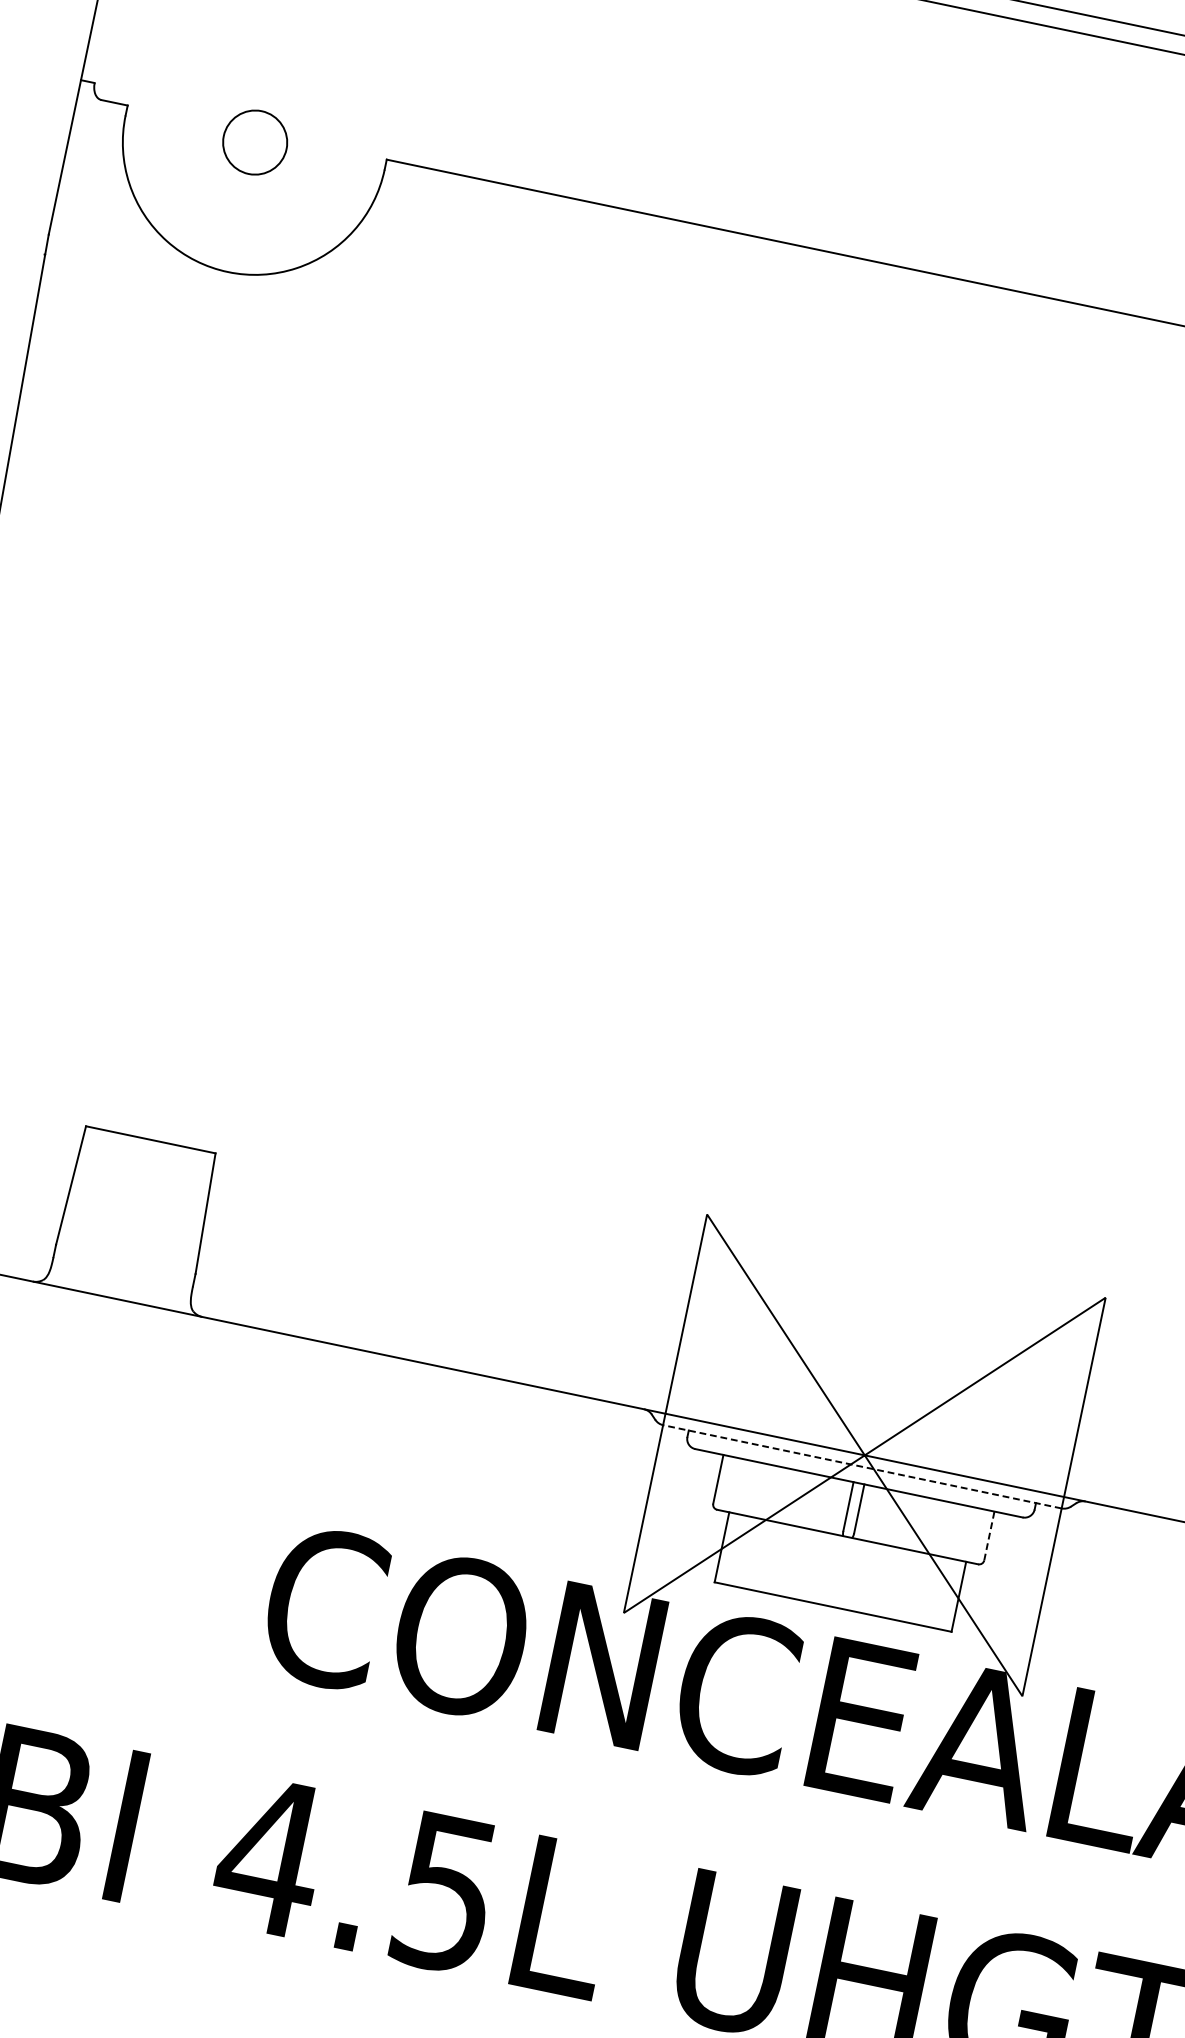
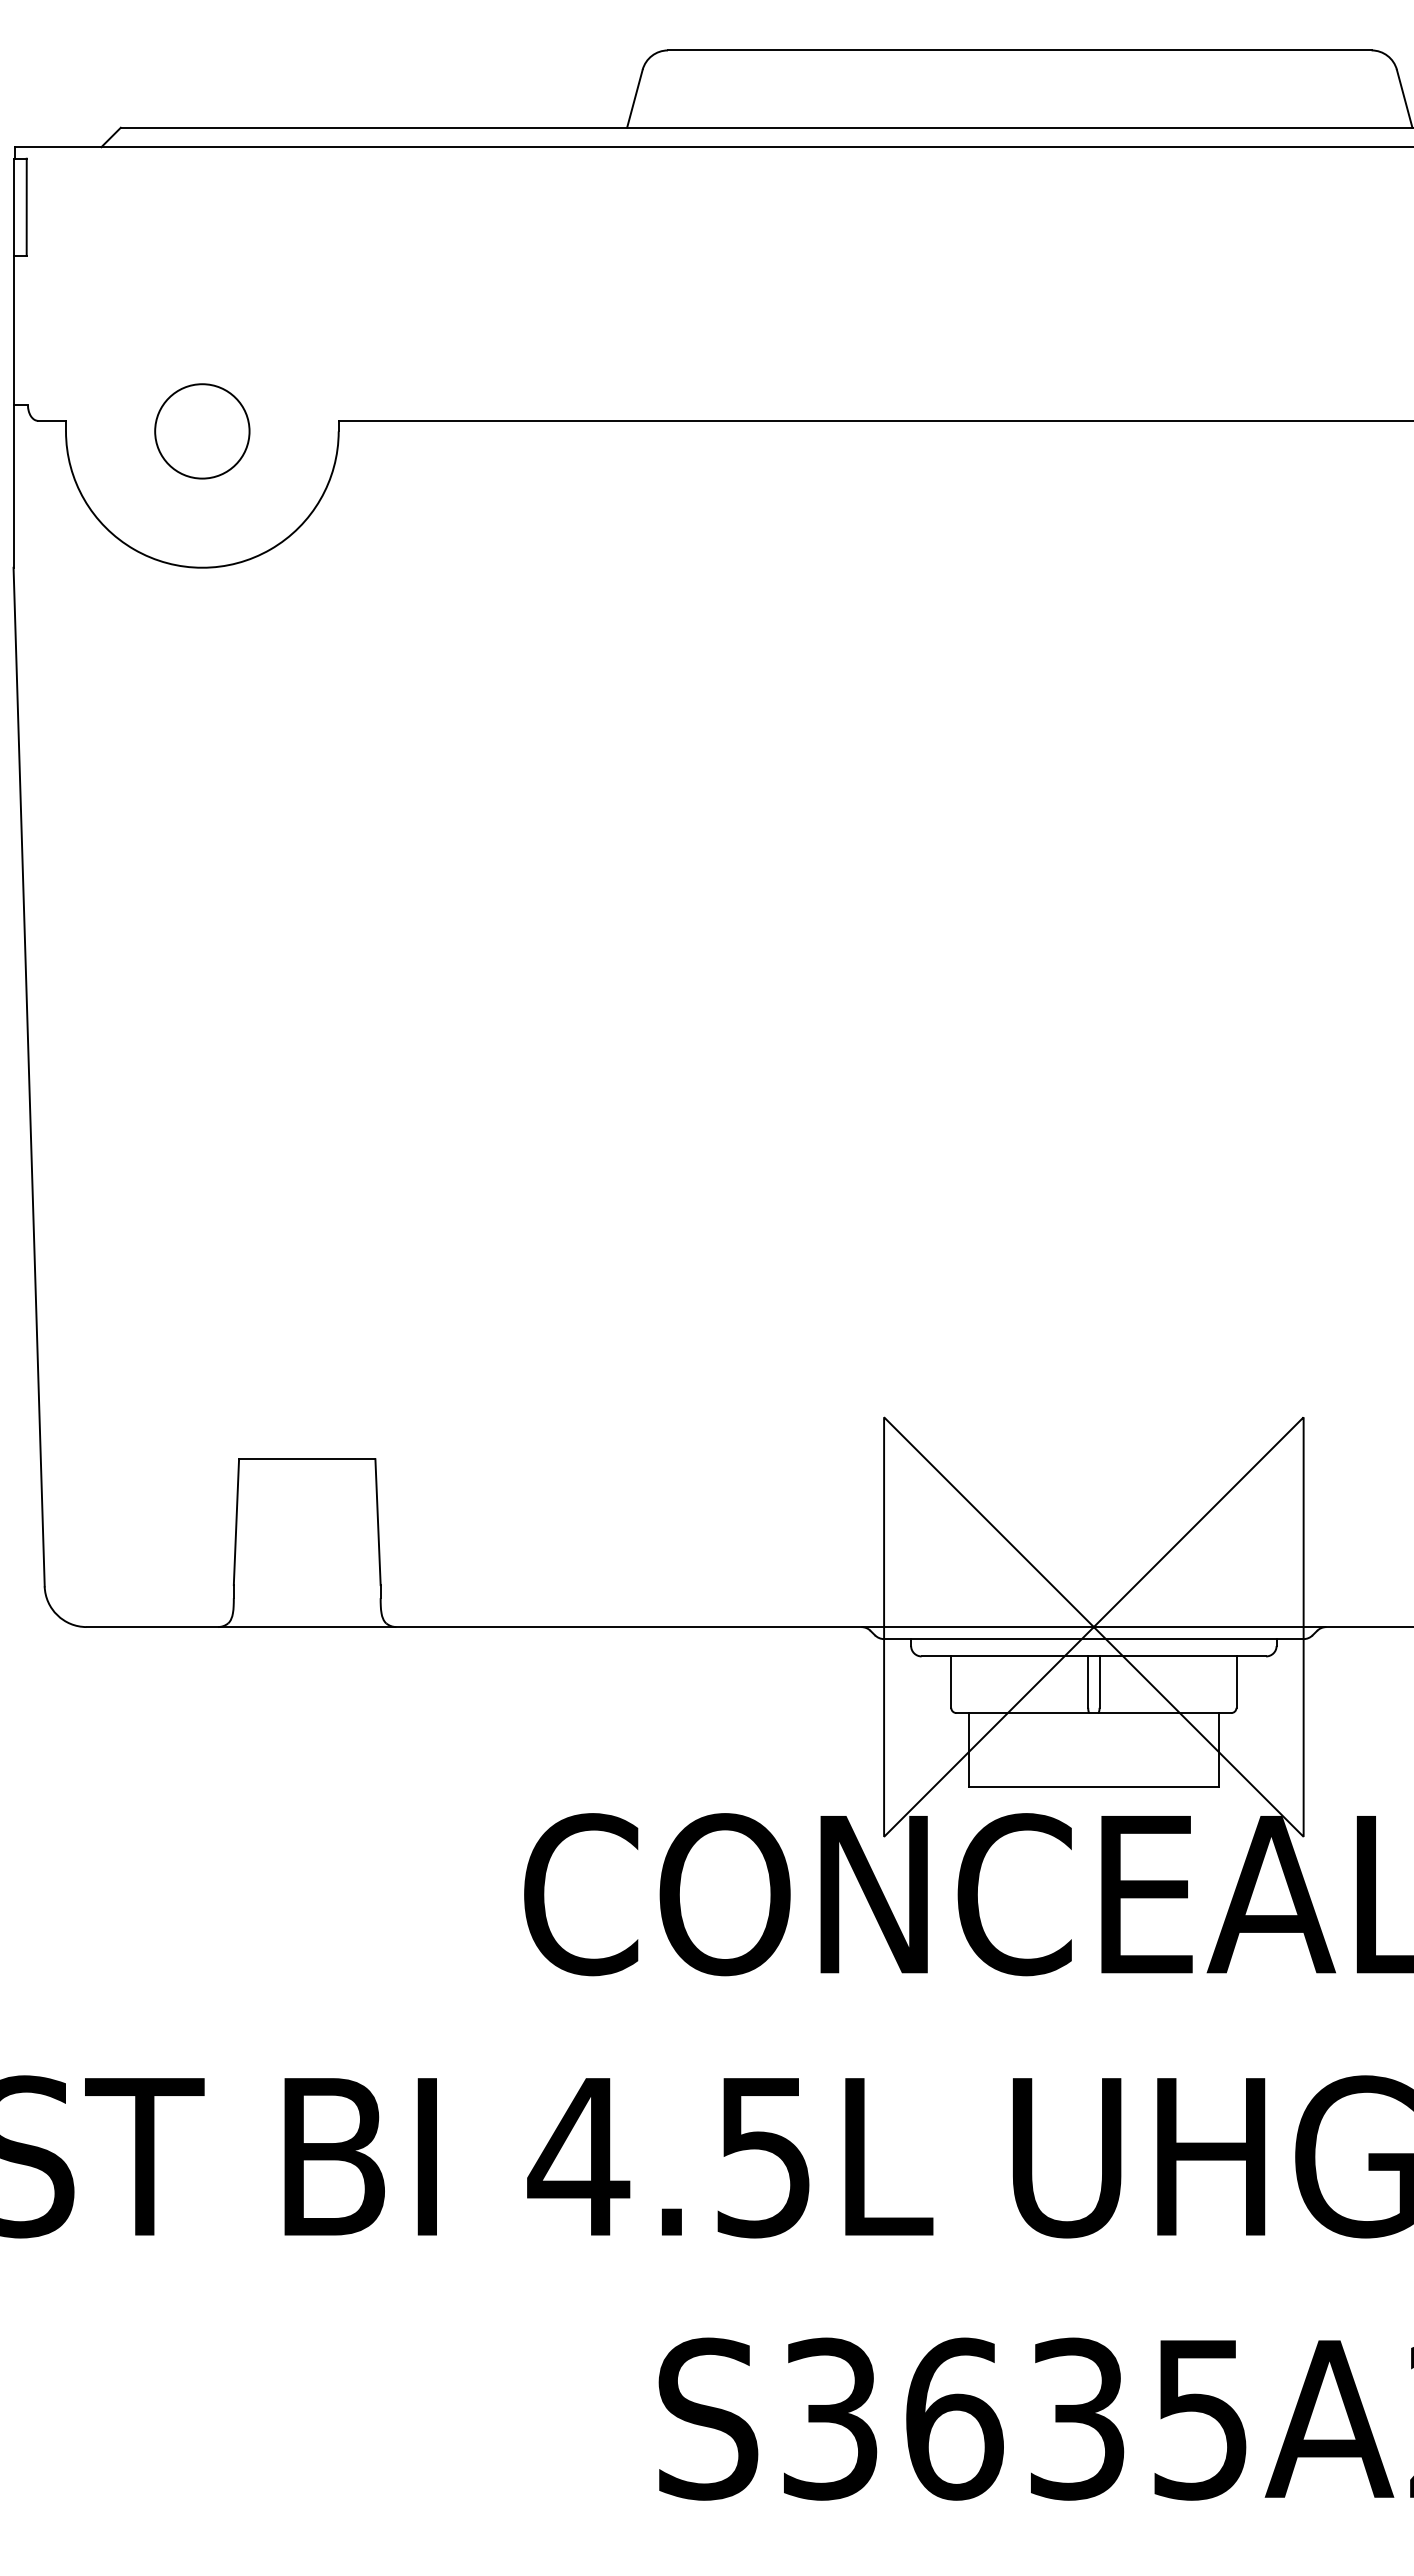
circle: (255, 142) -> (202, 431), size x1.43
line: (861, 1467) -> (1093, 1639), dashed -> solid
line: (989, 1536) -> (1236, 1682), dashed -> solid

